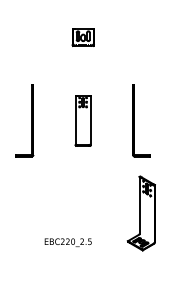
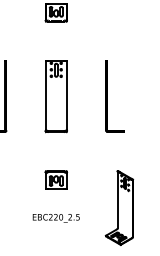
part: (82, 120) -> (55, 96), size x1.43
part: (82, 203) -> (55, 179), added
part: (140, 213) -> (118, 208), moved
text: (67, 242) -> (55, 218), moved

